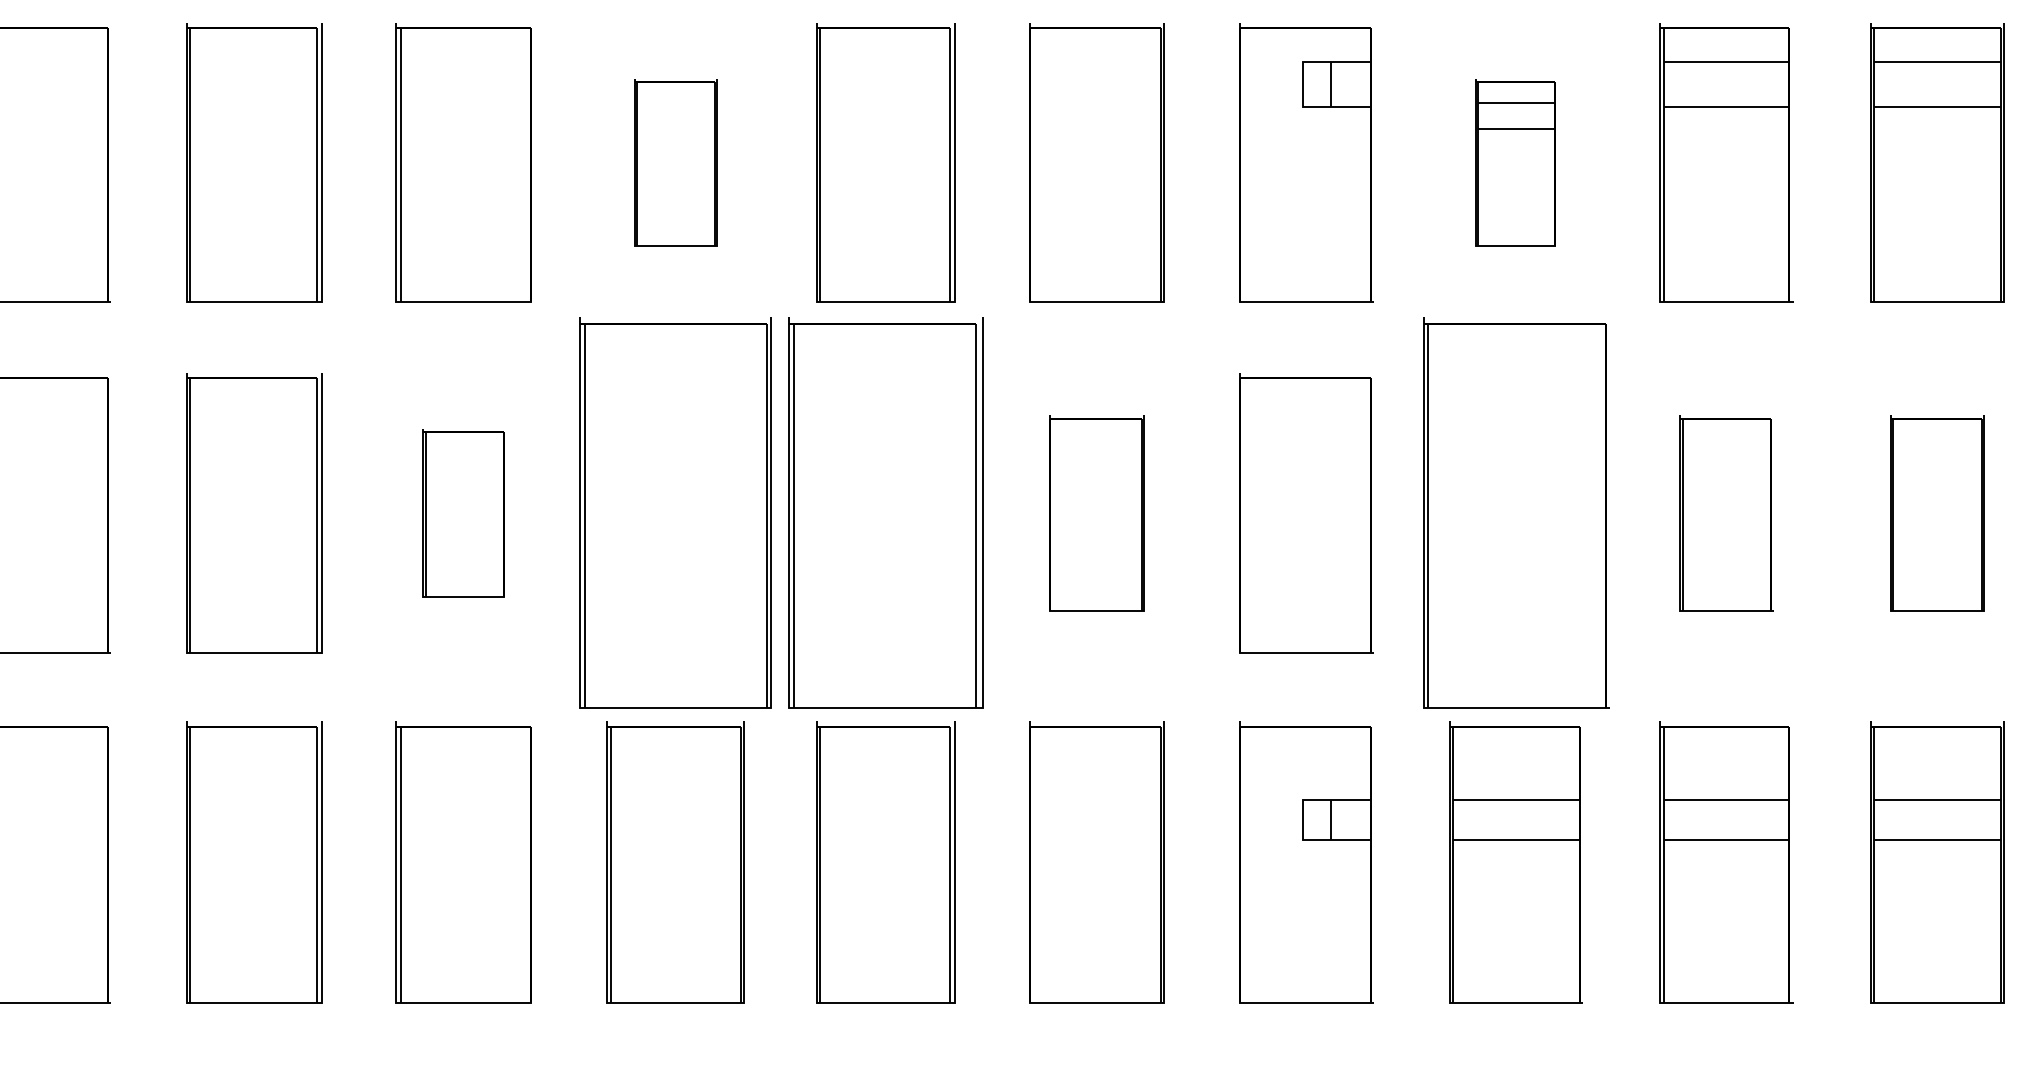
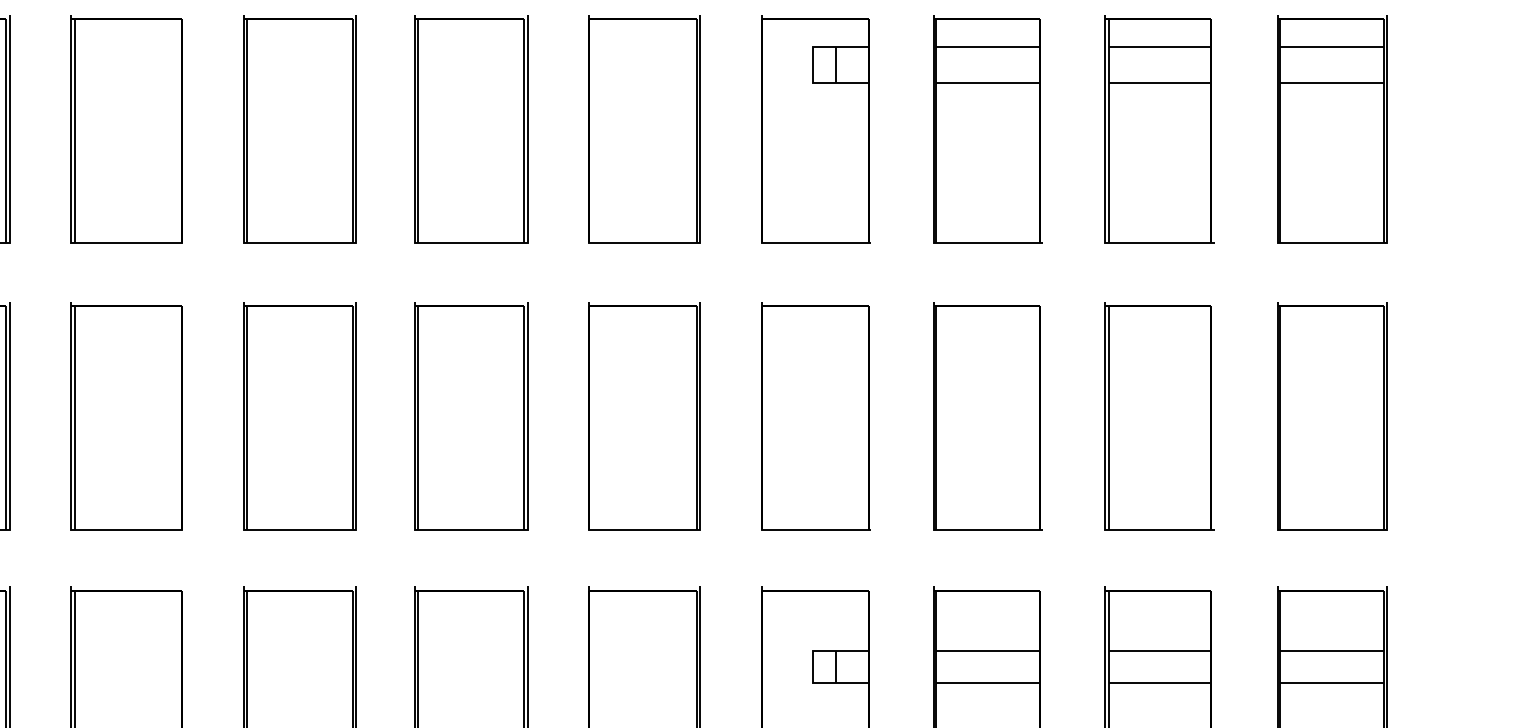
part: (675, 162) -> (299, 128), size x1.67
part: (1515, 162) -> (987, 128), size x1.67
part: (463, 513) -> (126, 416), size x1.67
part: (675, 513) -> (299, 416), size x0.71
part: (885, 513) -> (471, 416), size x0.71
part: (1096, 513) -> (644, 416), size x1.43
part: (1515, 513) -> (987, 416), size x0.71
part: (1726, 513) -> (1159, 416), size x1.43
part: (1937, 513) -> (1332, 416), size x1.43

